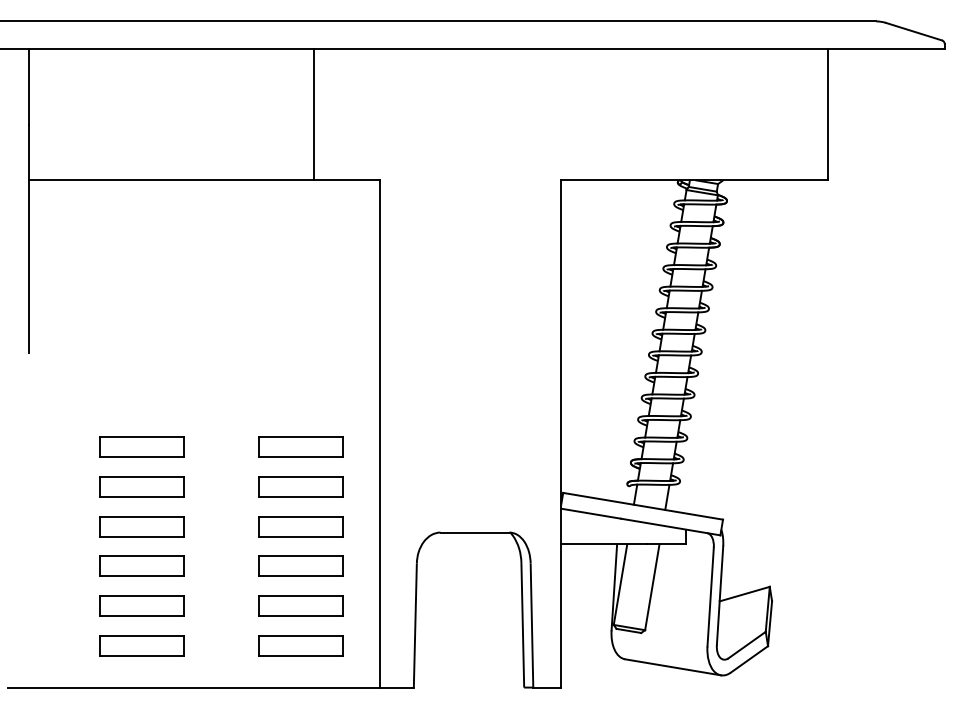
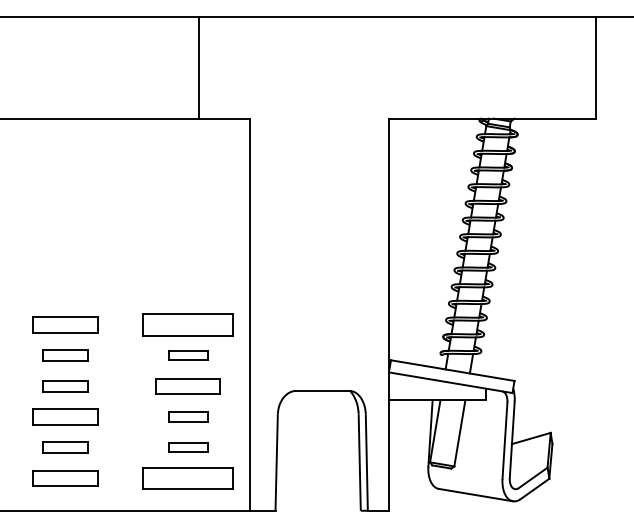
part: (300, 446) -> (187, 324), size x1.4
part: (141, 486) -> (64, 355), size x0.7
part: (300, 486) -> (187, 355), size x0.6
part: (141, 526) -> (64, 386), size x0.7
part: (300, 565) -> (187, 416), size x0.6
part: (141, 605) -> (64, 447), size x0.7
part: (300, 605) -> (187, 447), size x0.6
part: (300, 645) -> (187, 478), size x1.4

